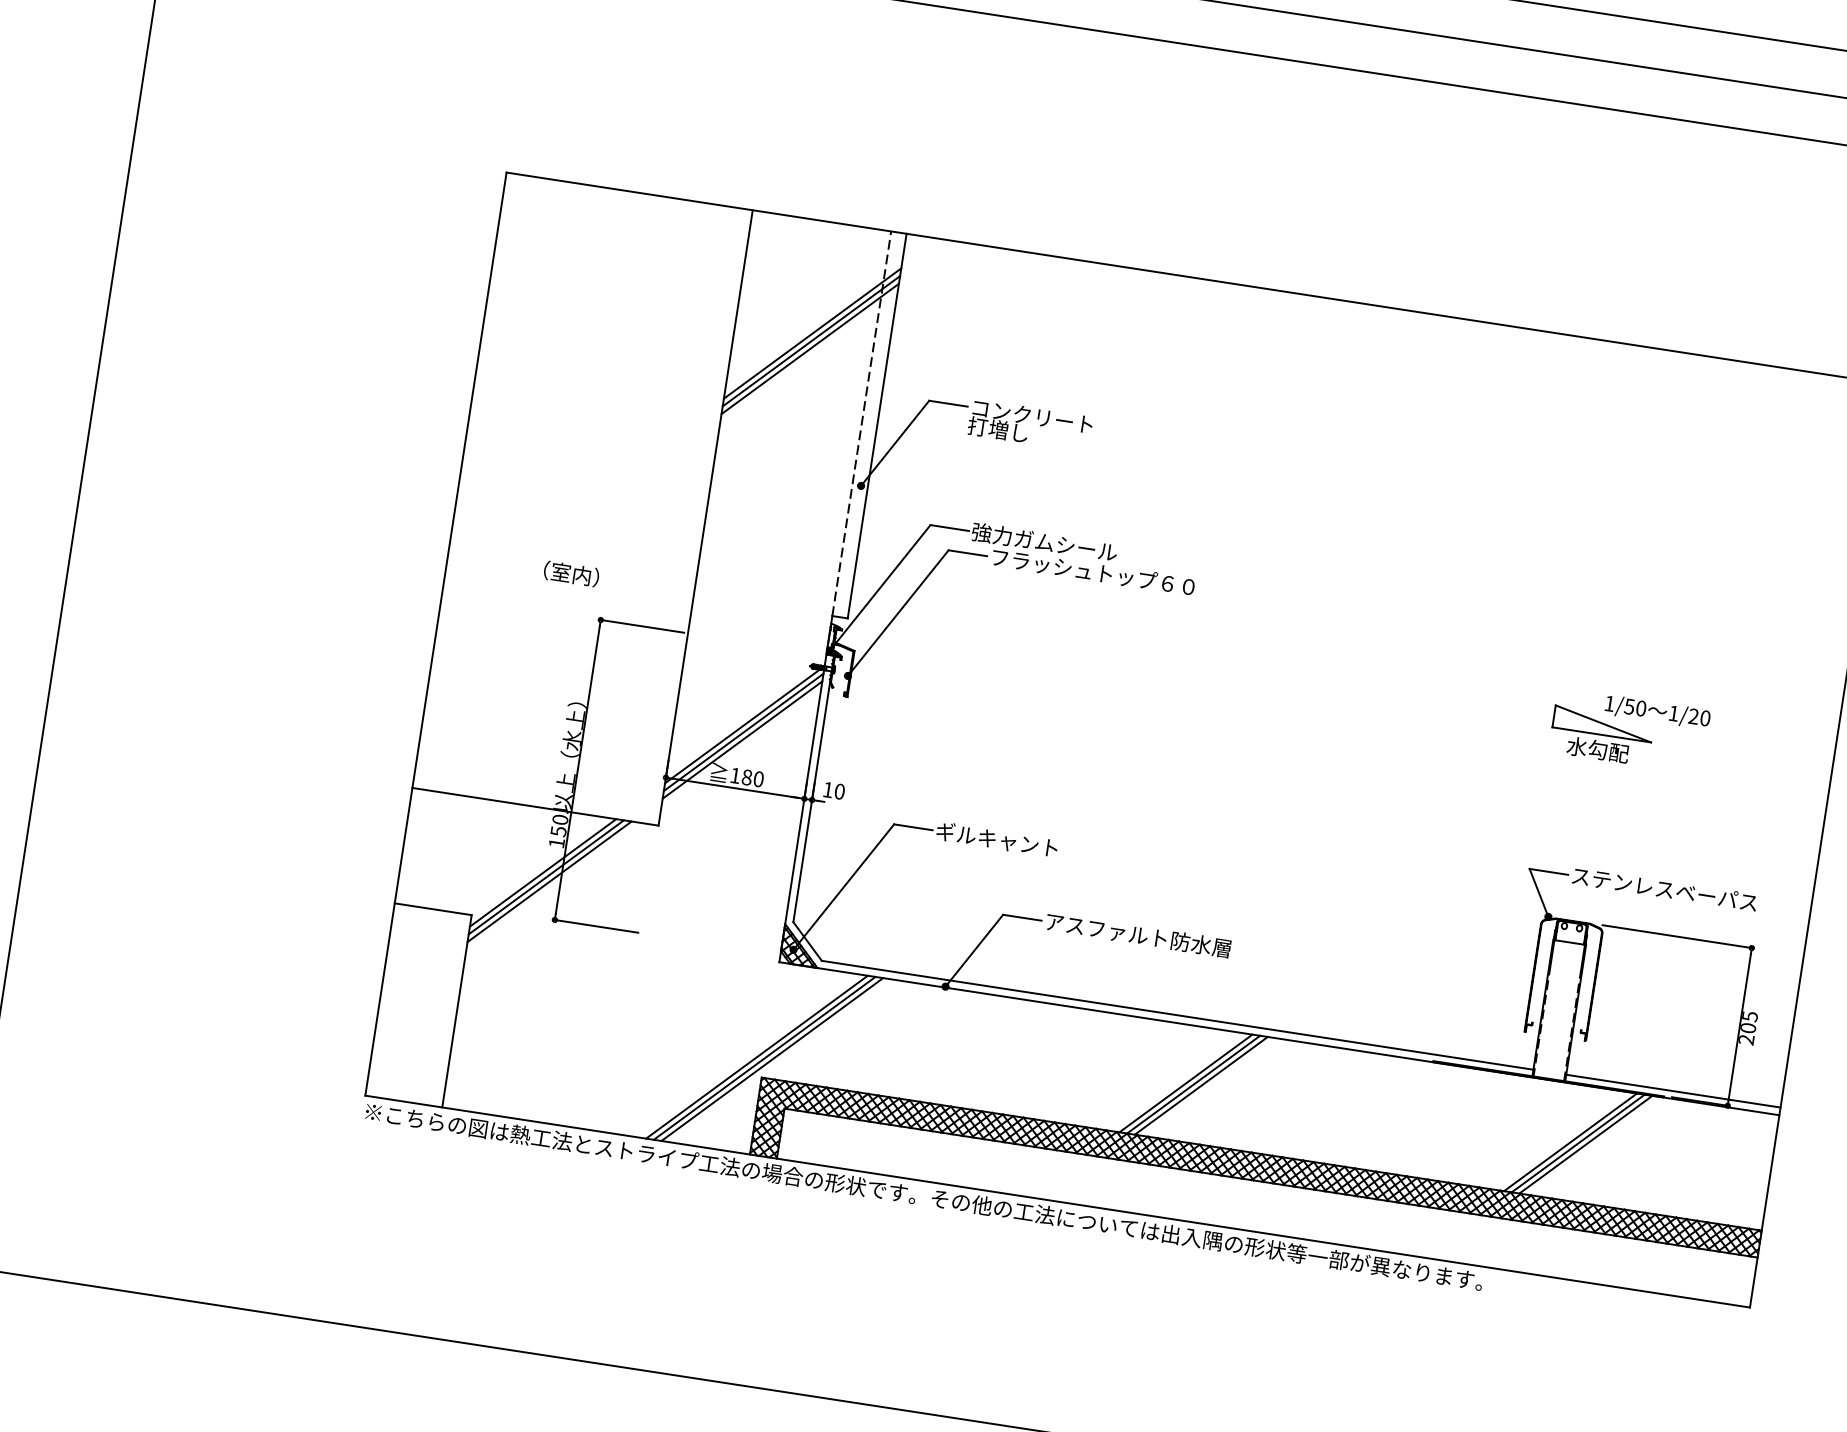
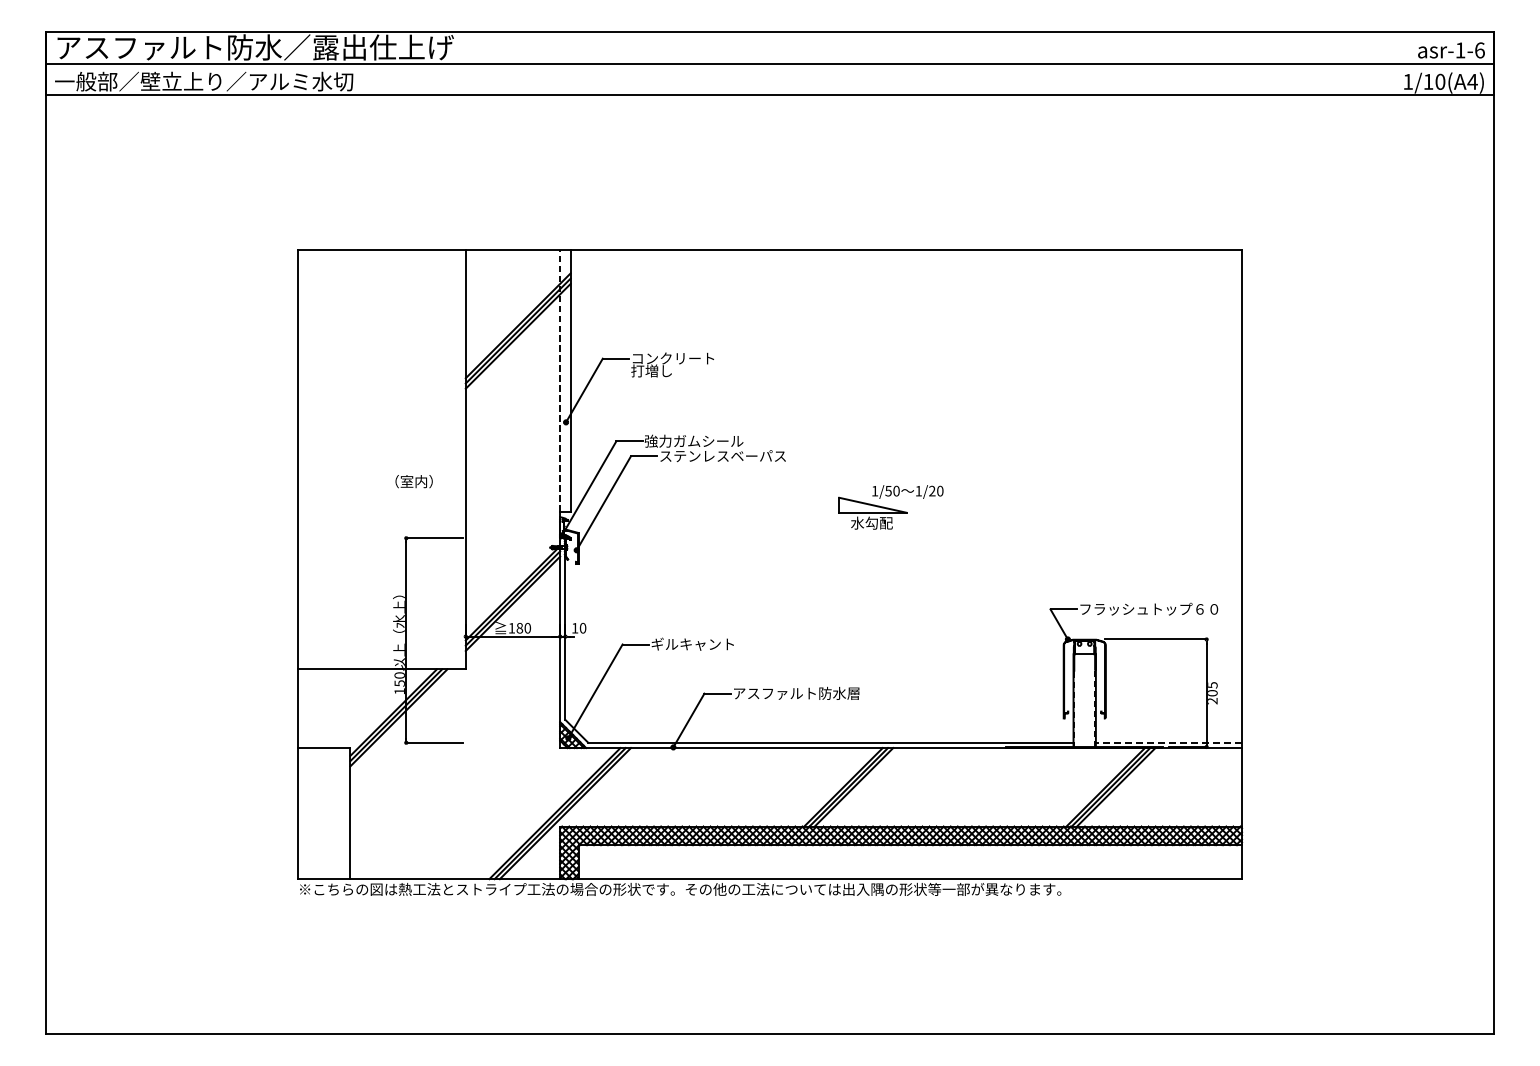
text: (1093, 571) -> (729, 455), フラッシュトップ６０ -> ステンレスベーパス
text: (570, 573) -> (413, 481), moved
part: (1628, 731) -> (890, 507), moved
text: (1674, 889) -> (1149, 608), ステンレスベーパス -> フラッシュトップ６０
line: (1672, 1090) -> (1168, 742), solid -> dashed

